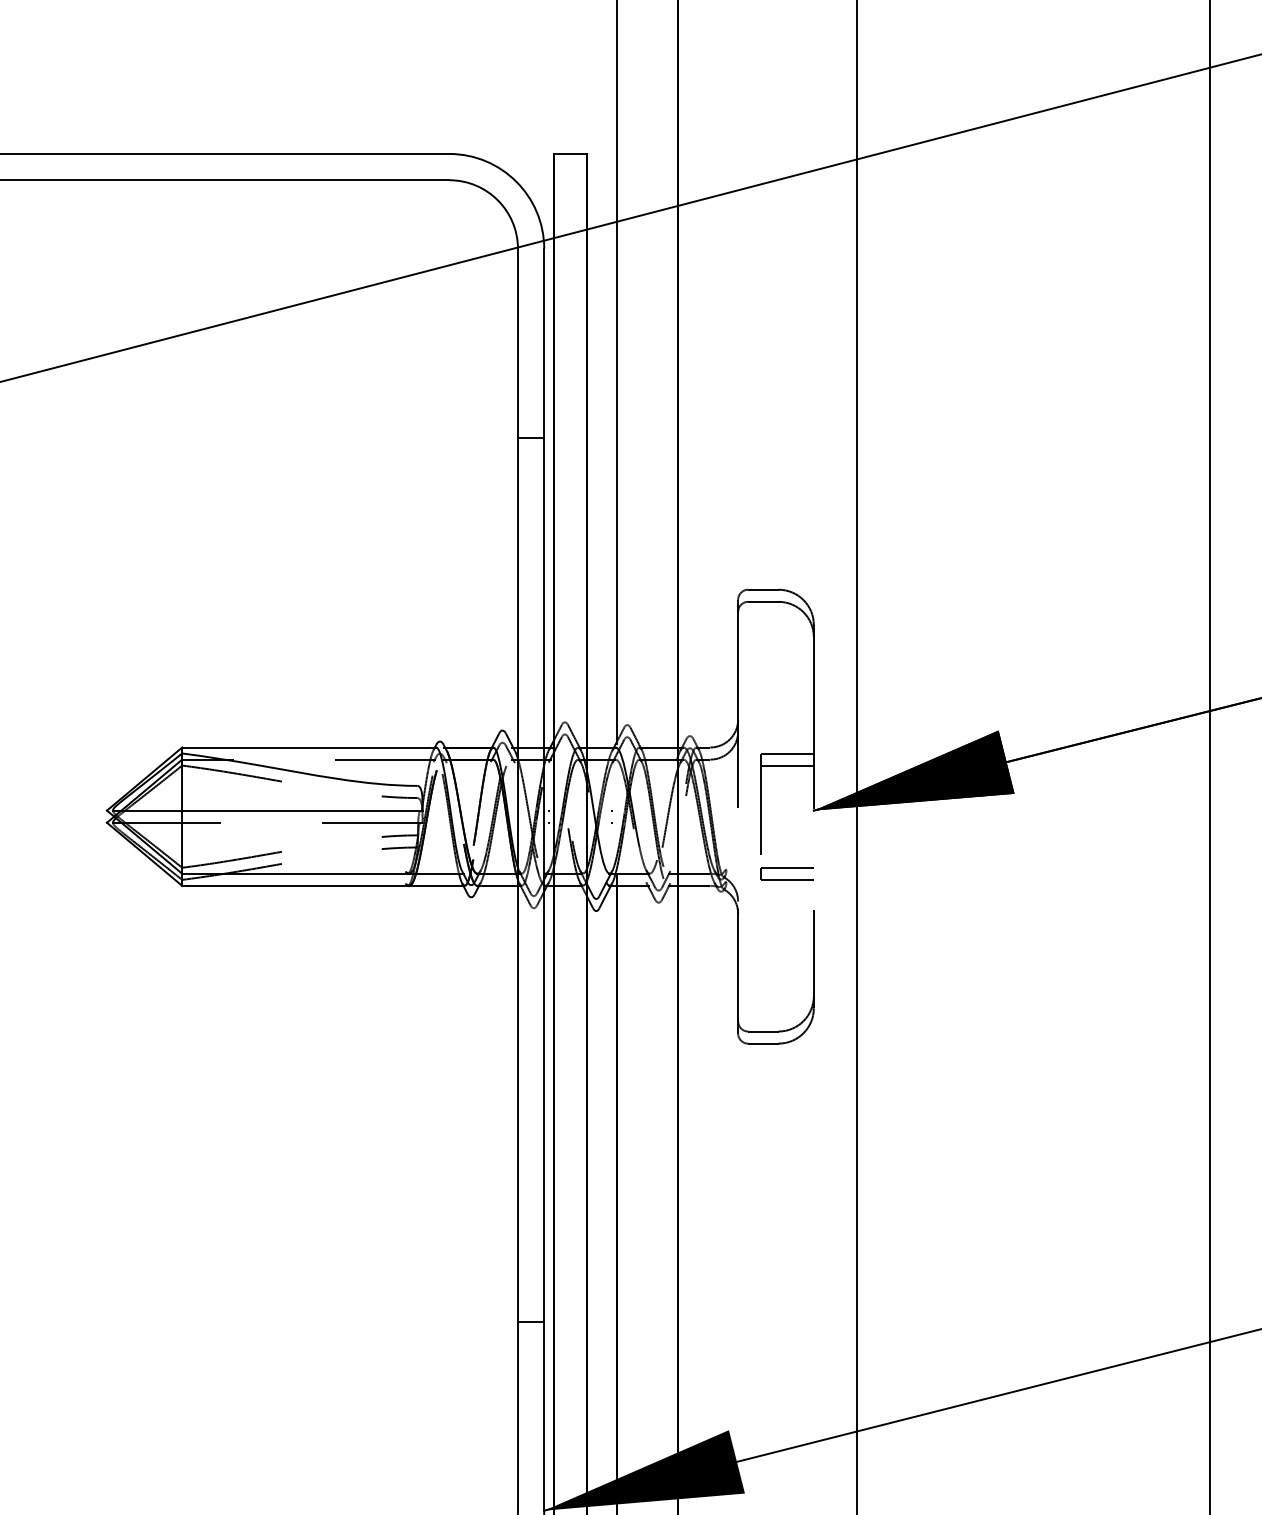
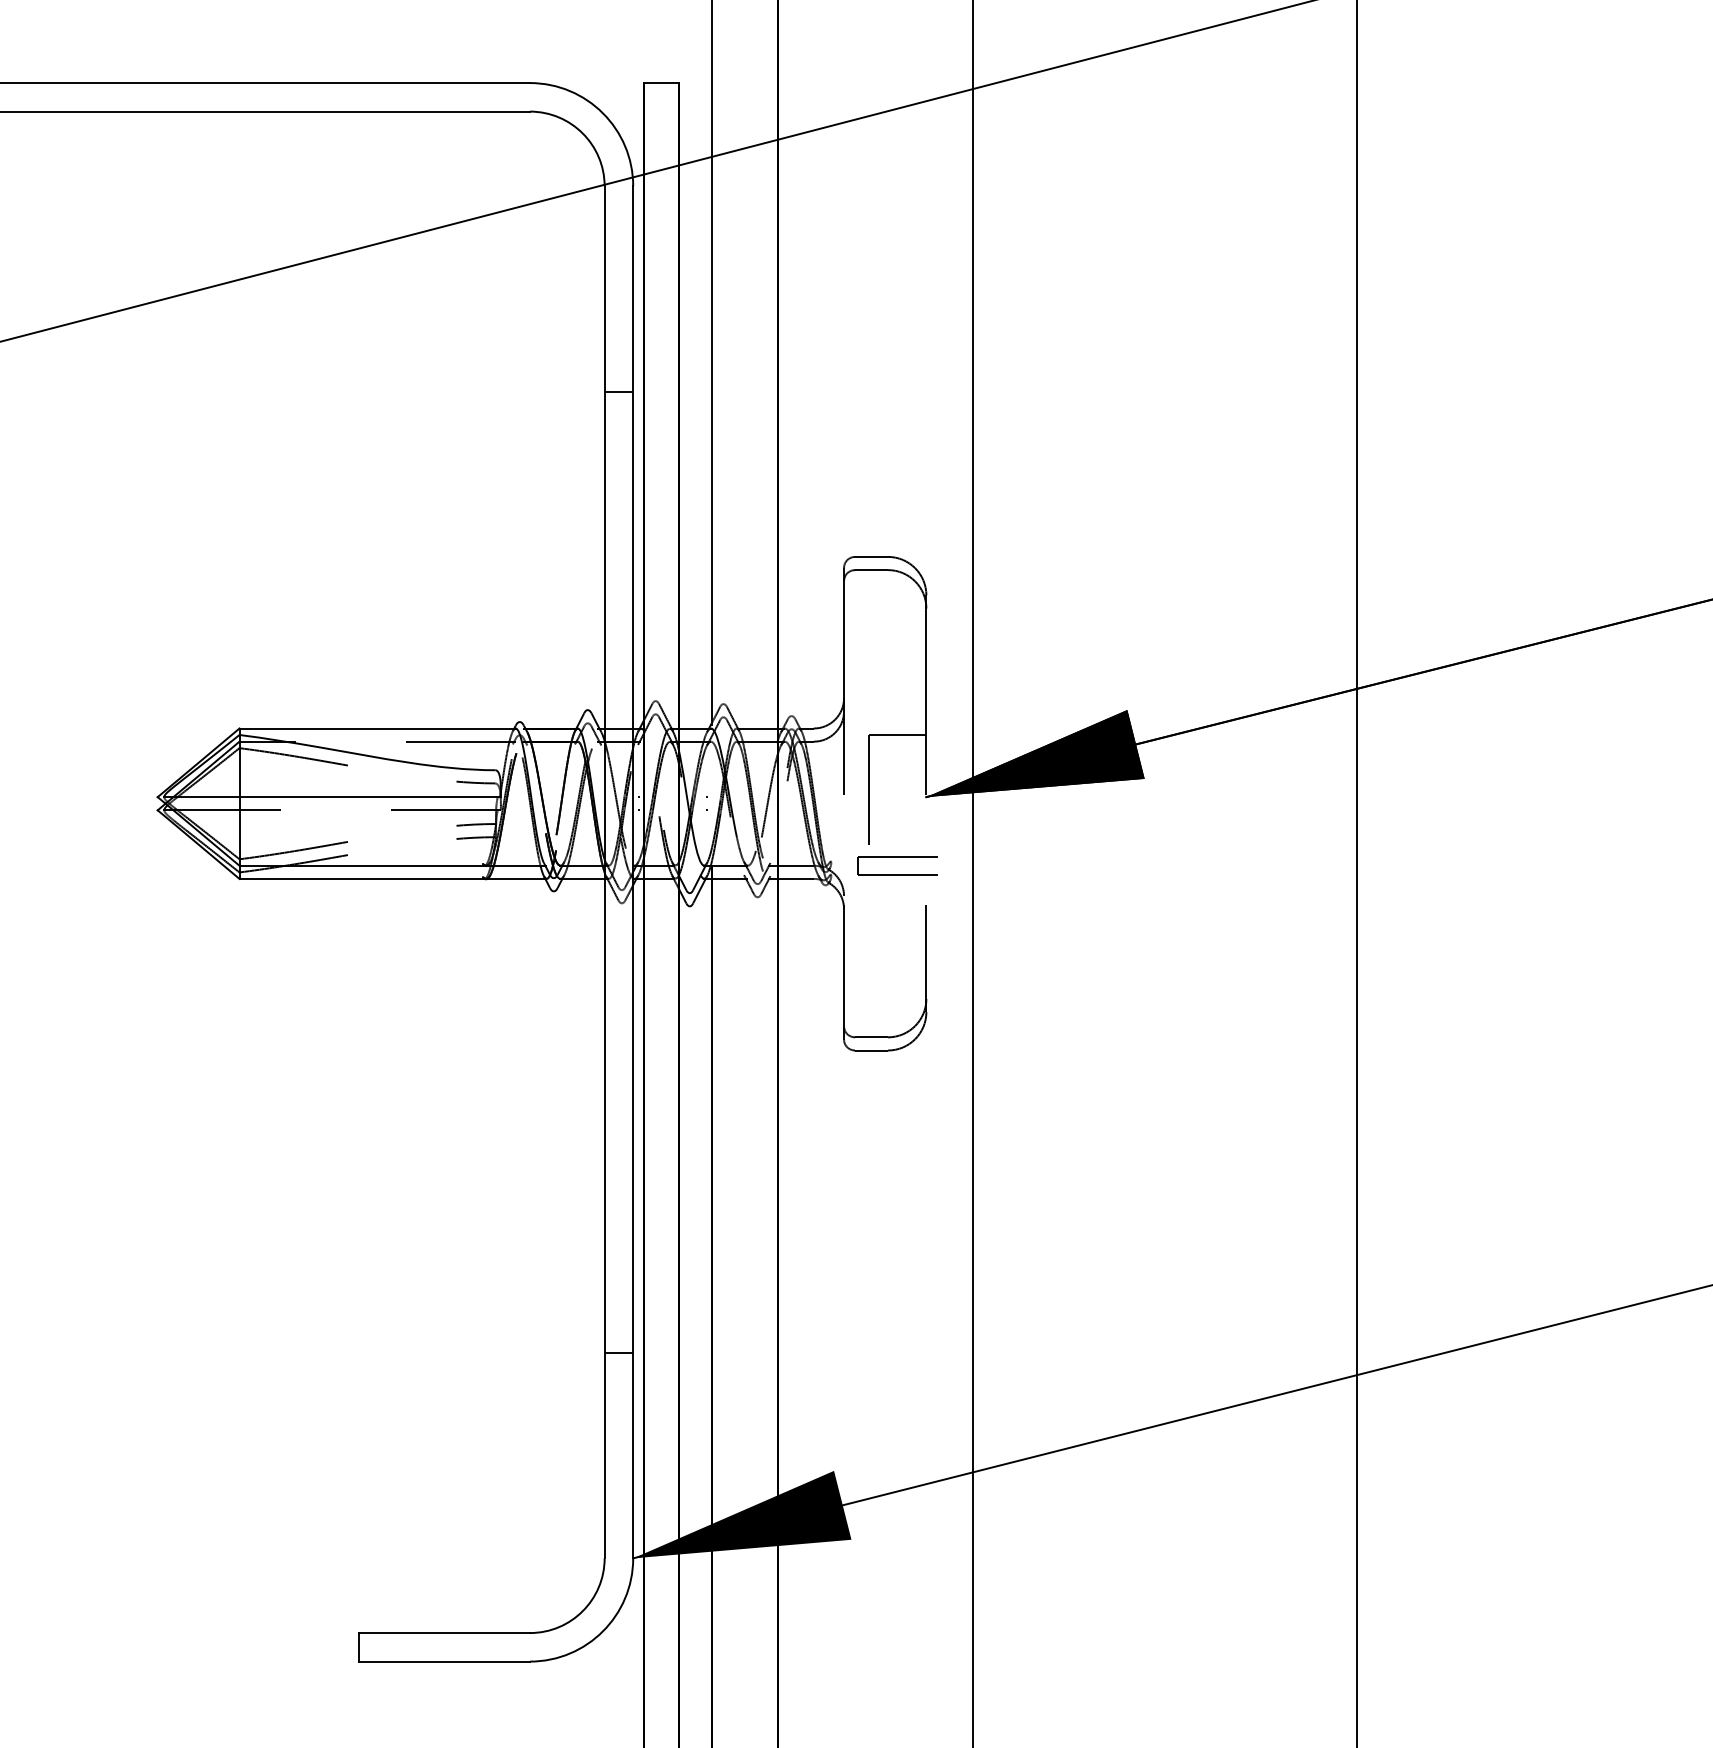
line: (787, 765) -> (897, 748), removed
part: (786, 873) -> (896, 865), size x1.4

